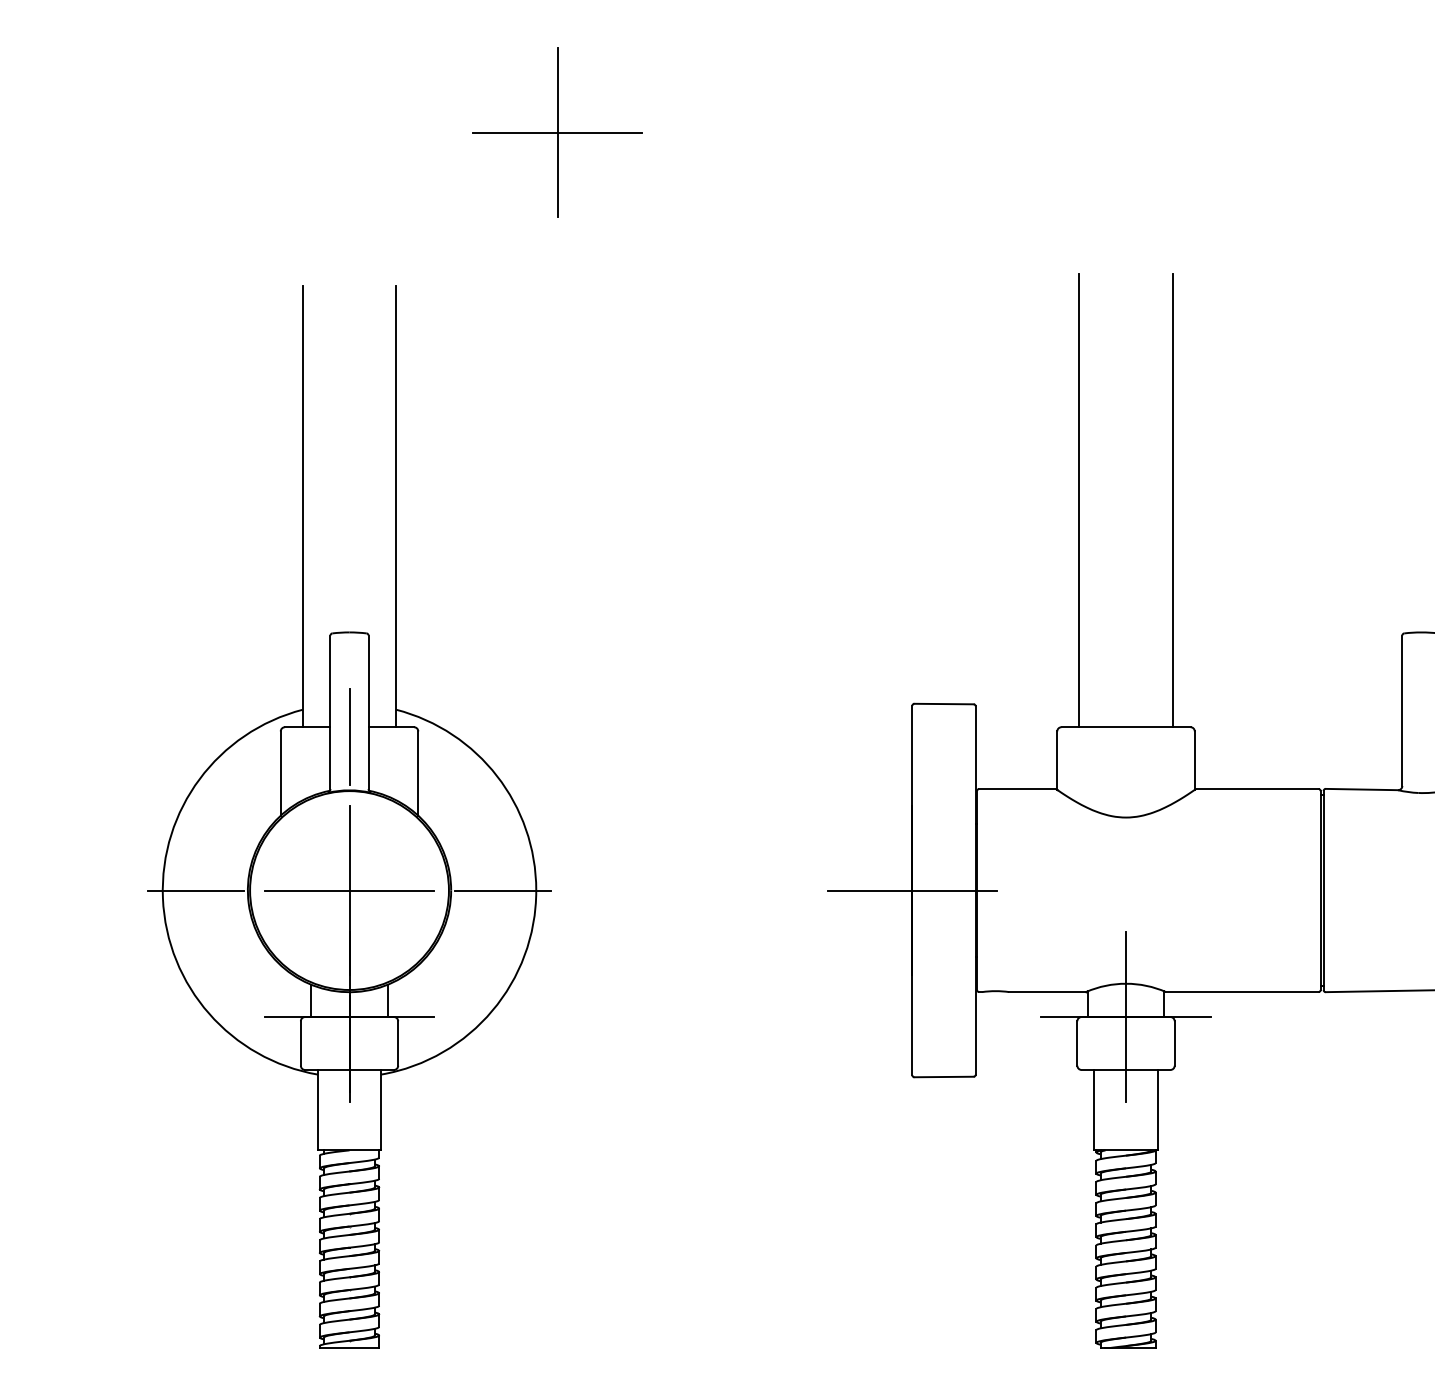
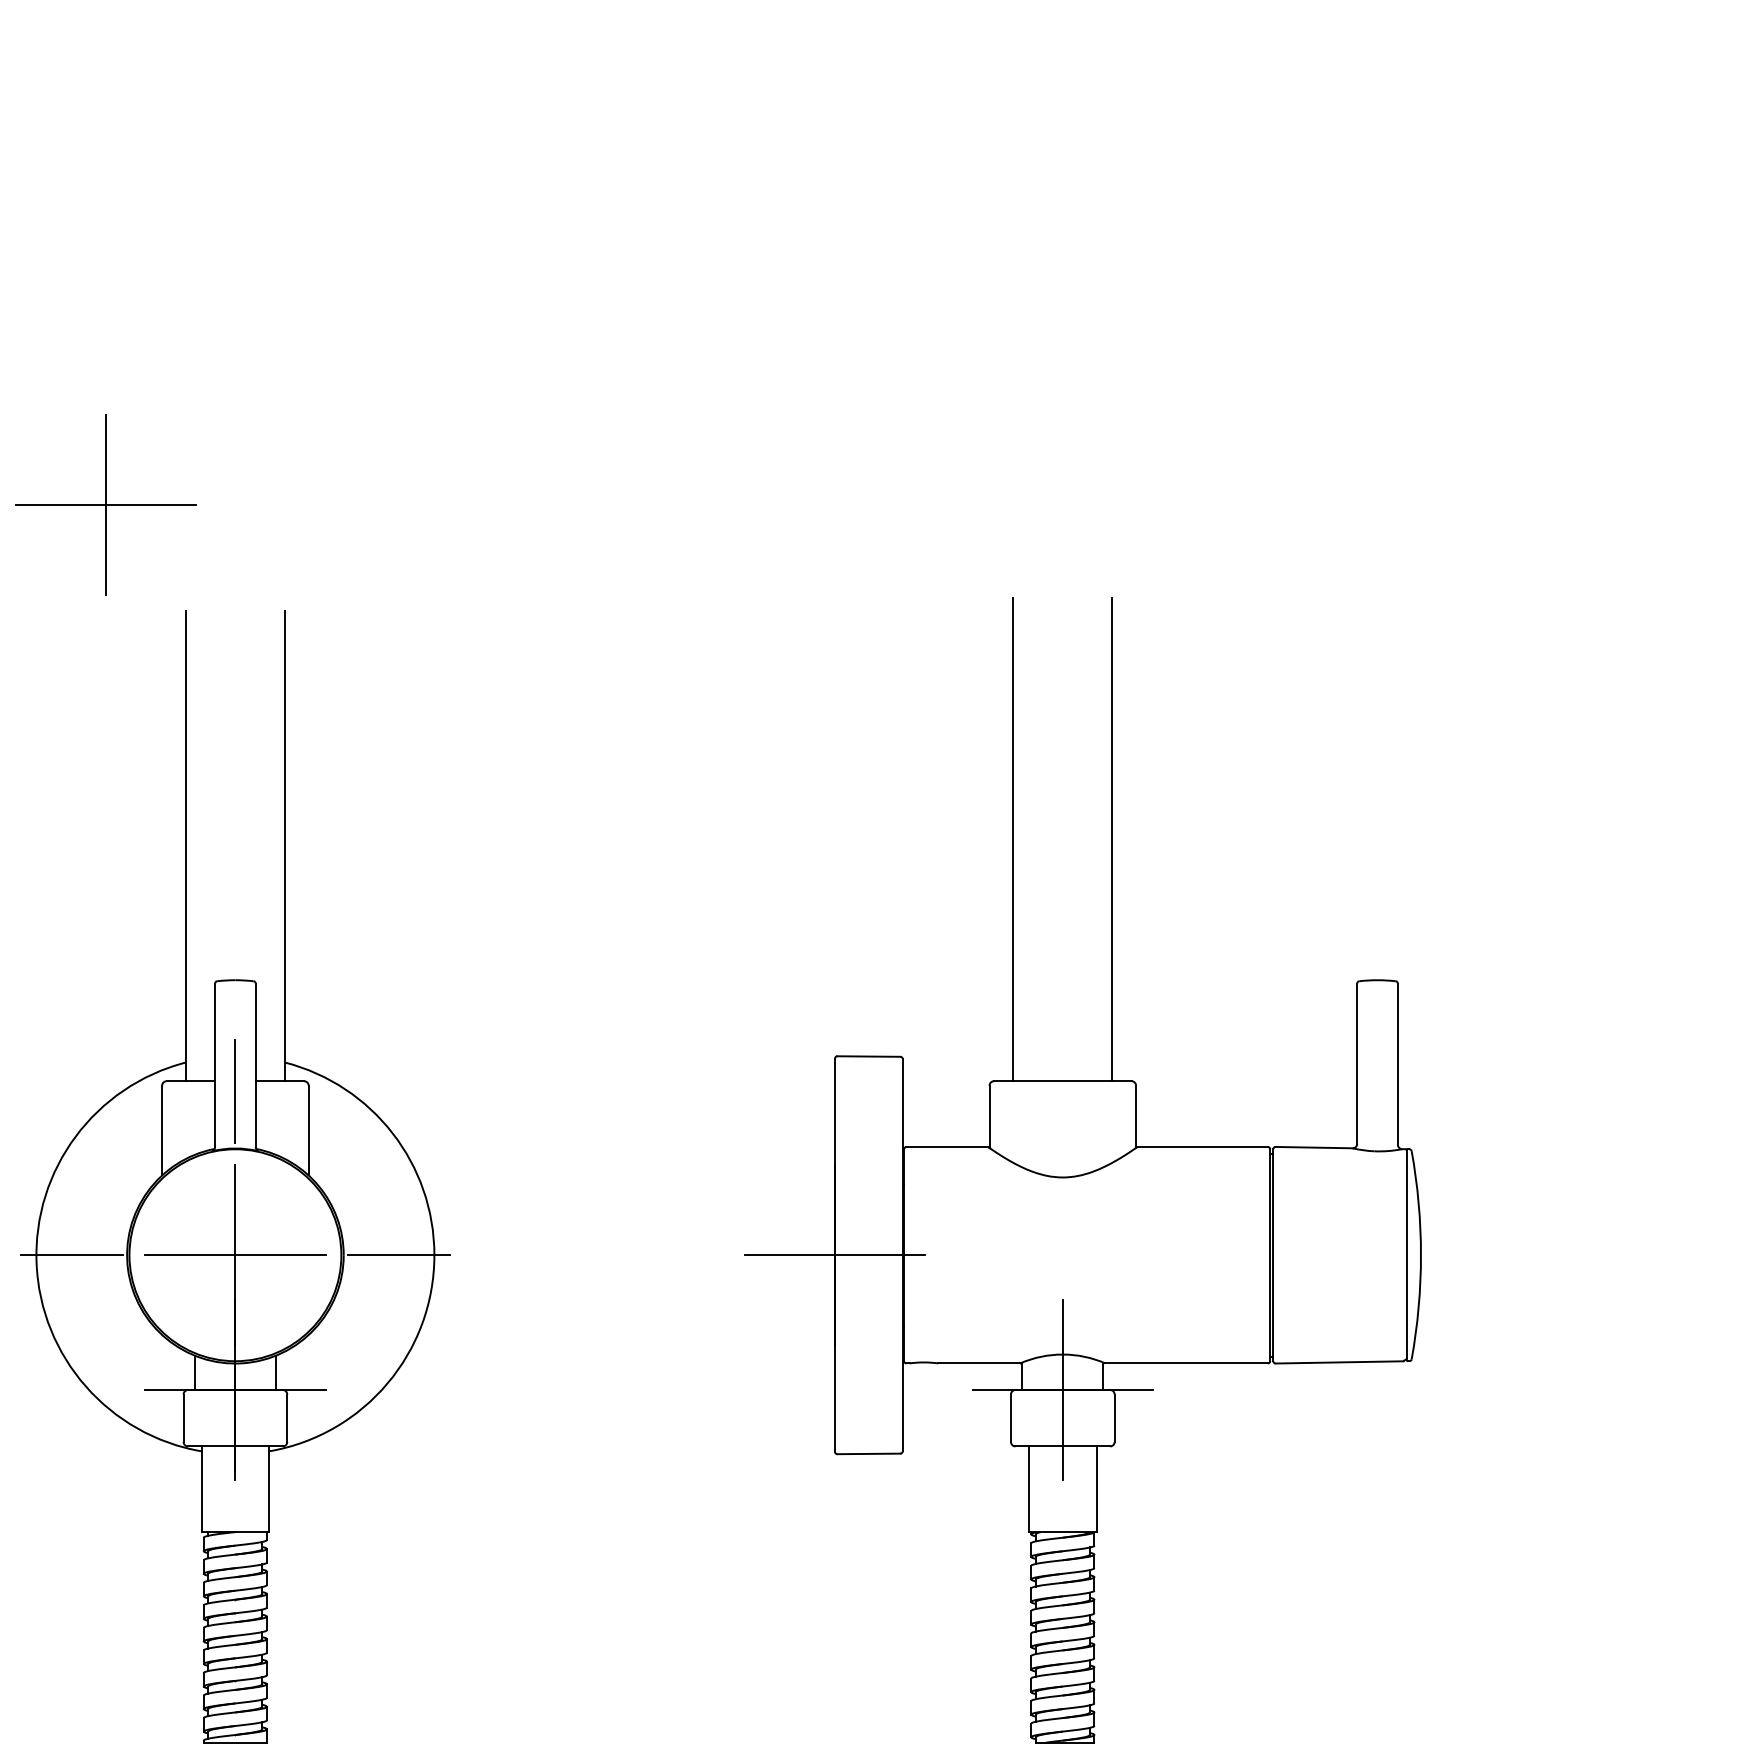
part: (557, 132) -> (105, 504), moved

